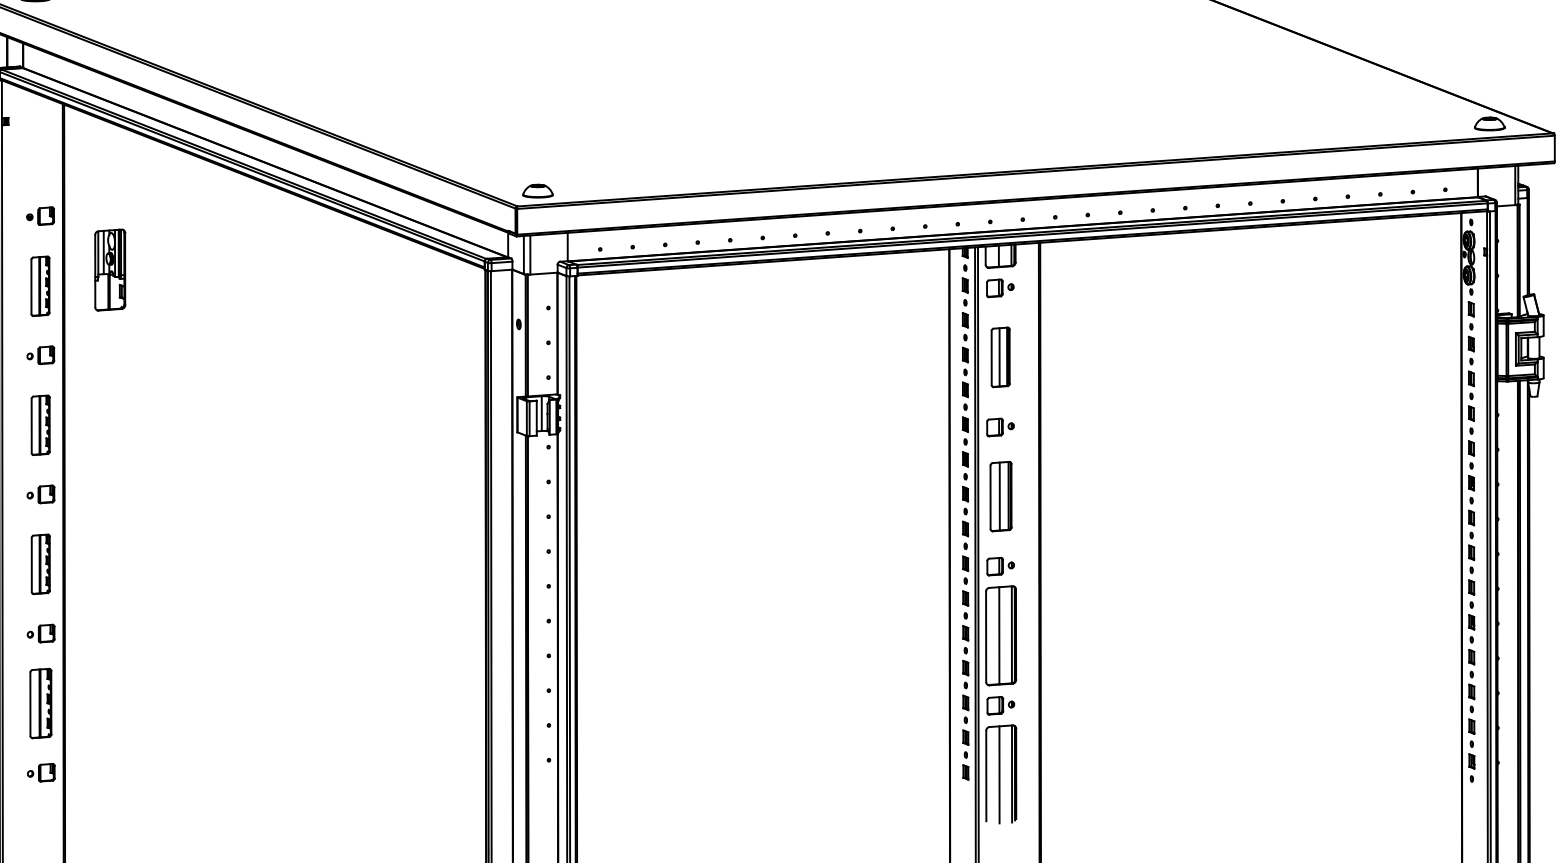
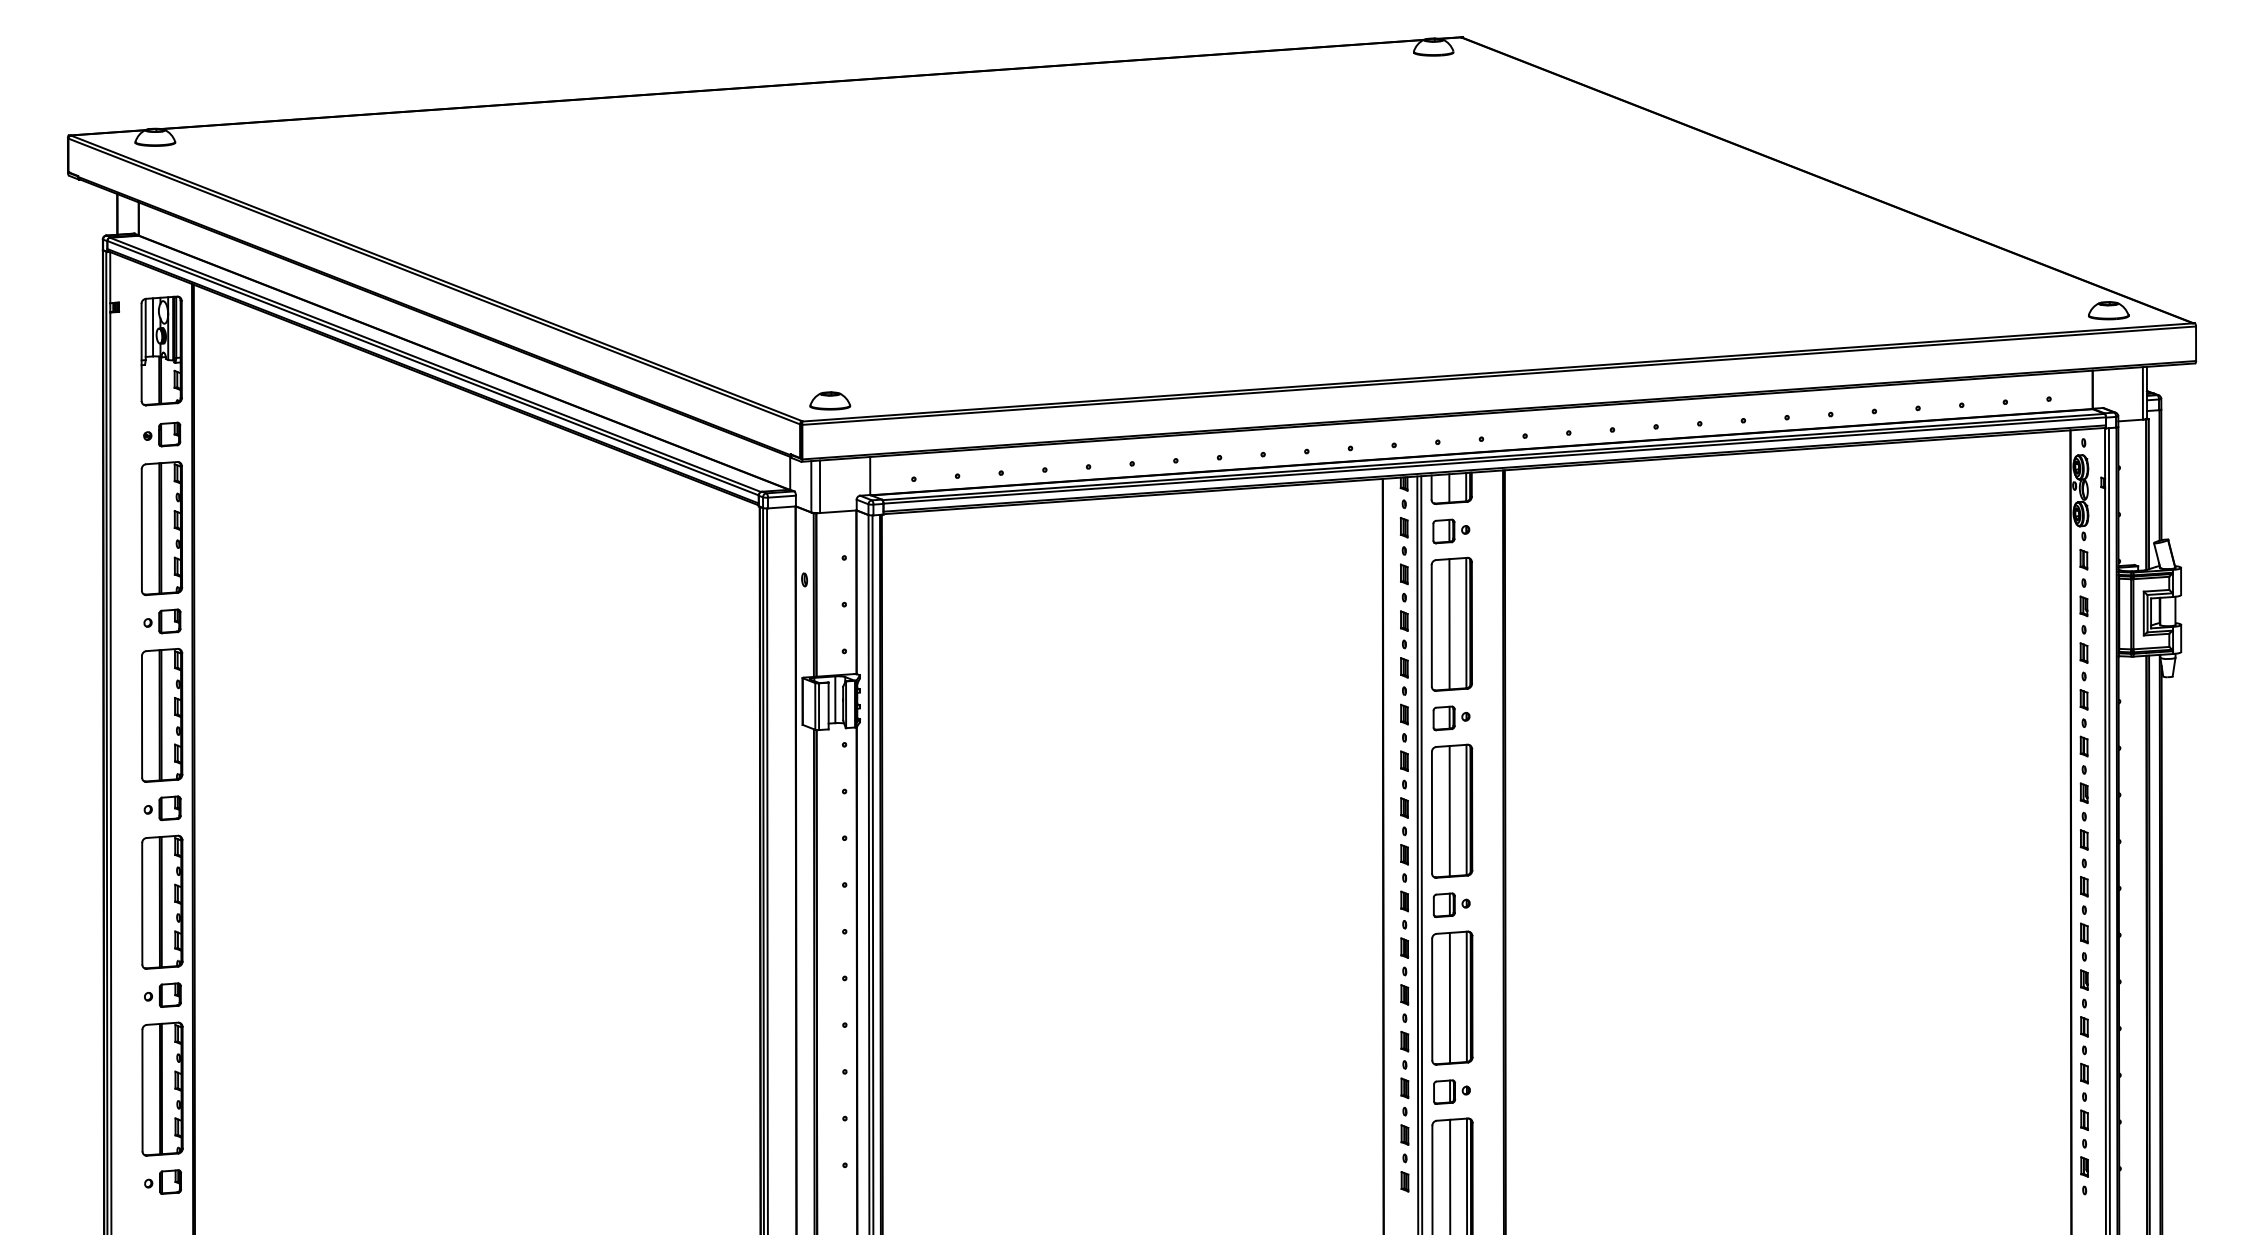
part: (110, 269) -> (161, 350), moved
part: (40, 286) -> (161, 528), size x1.67
part: (1000, 356) -> (1451, 623), size x1.67
part: (40, 425) -> (162, 715), size x1.67
part: (1001, 496) -> (1452, 810), size x1.43
part: (40, 563) -> (162, 901), size x1.67
part: (40, 703) -> (162, 1088), size x1.43

